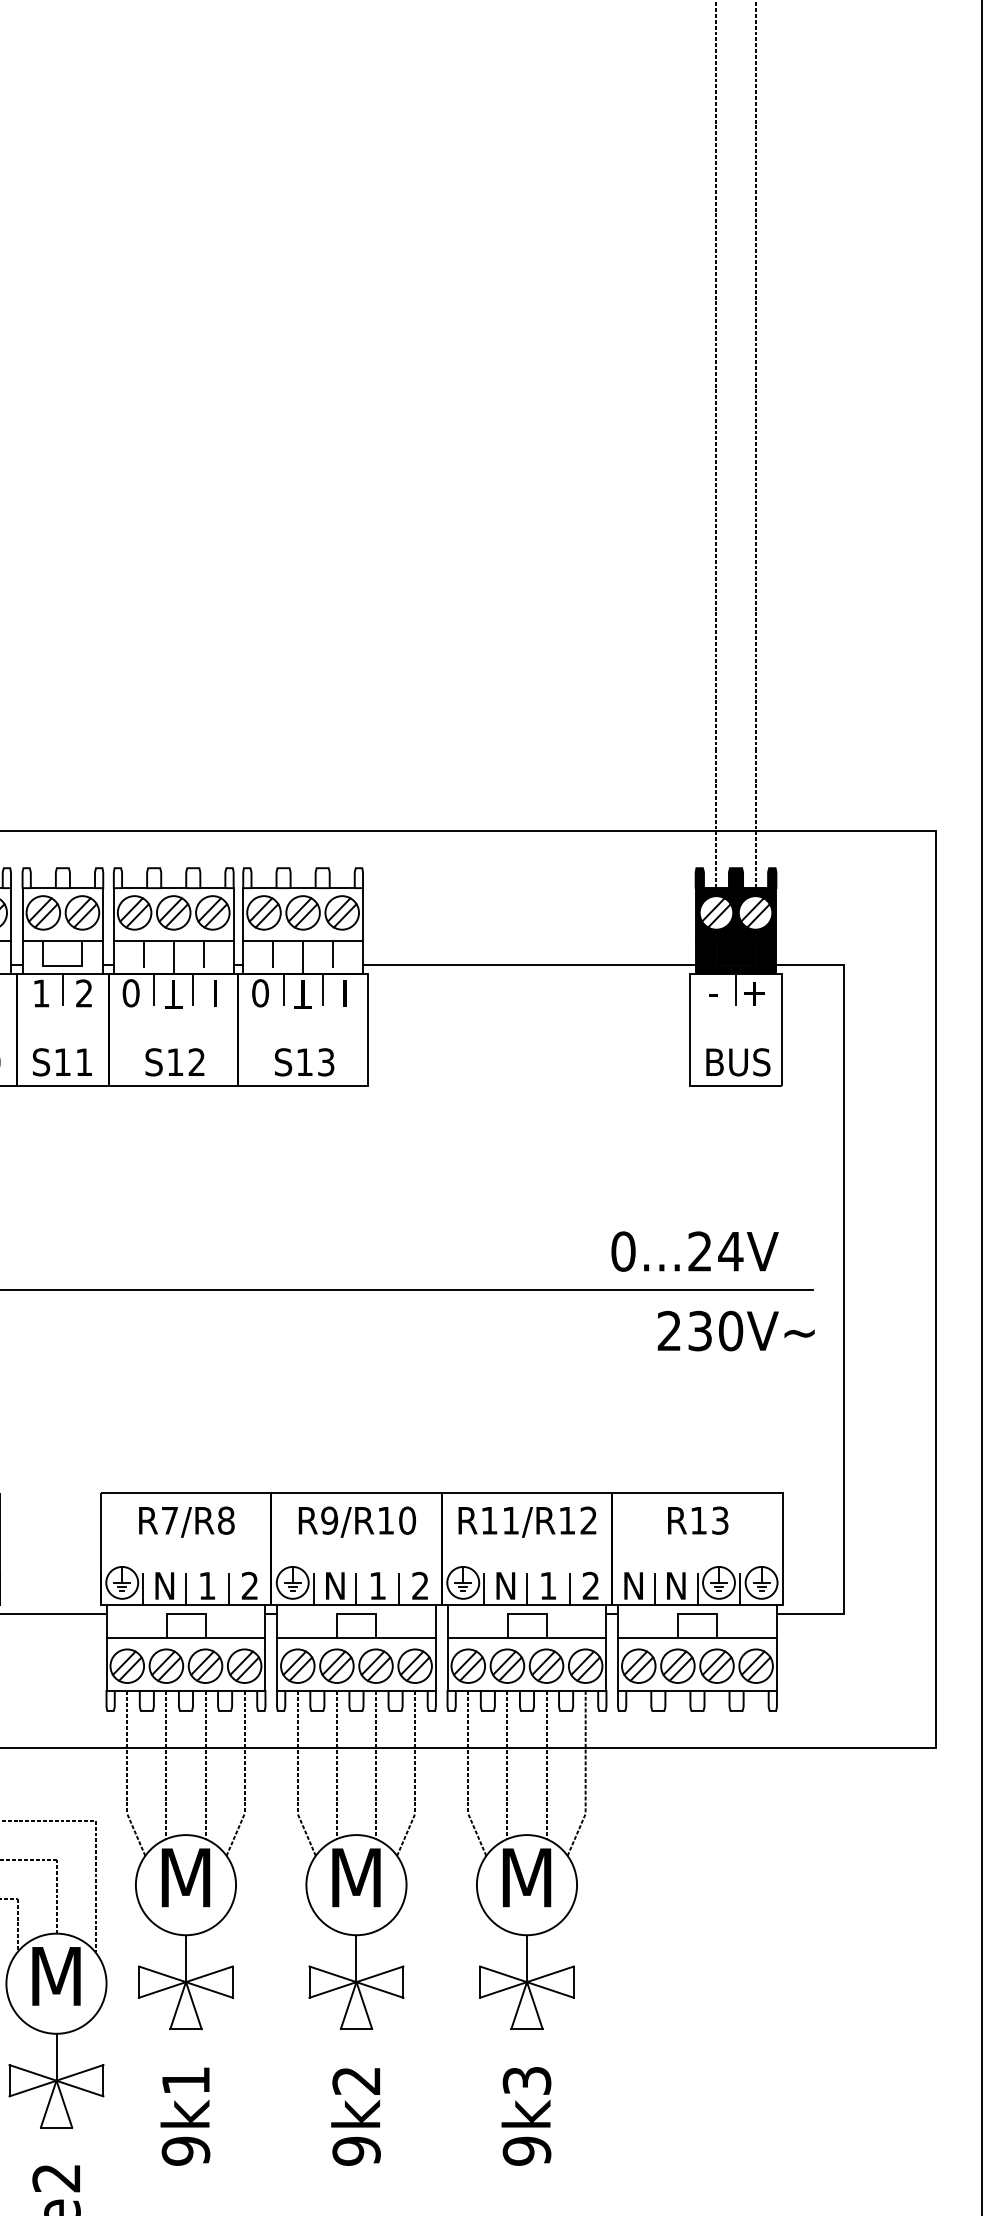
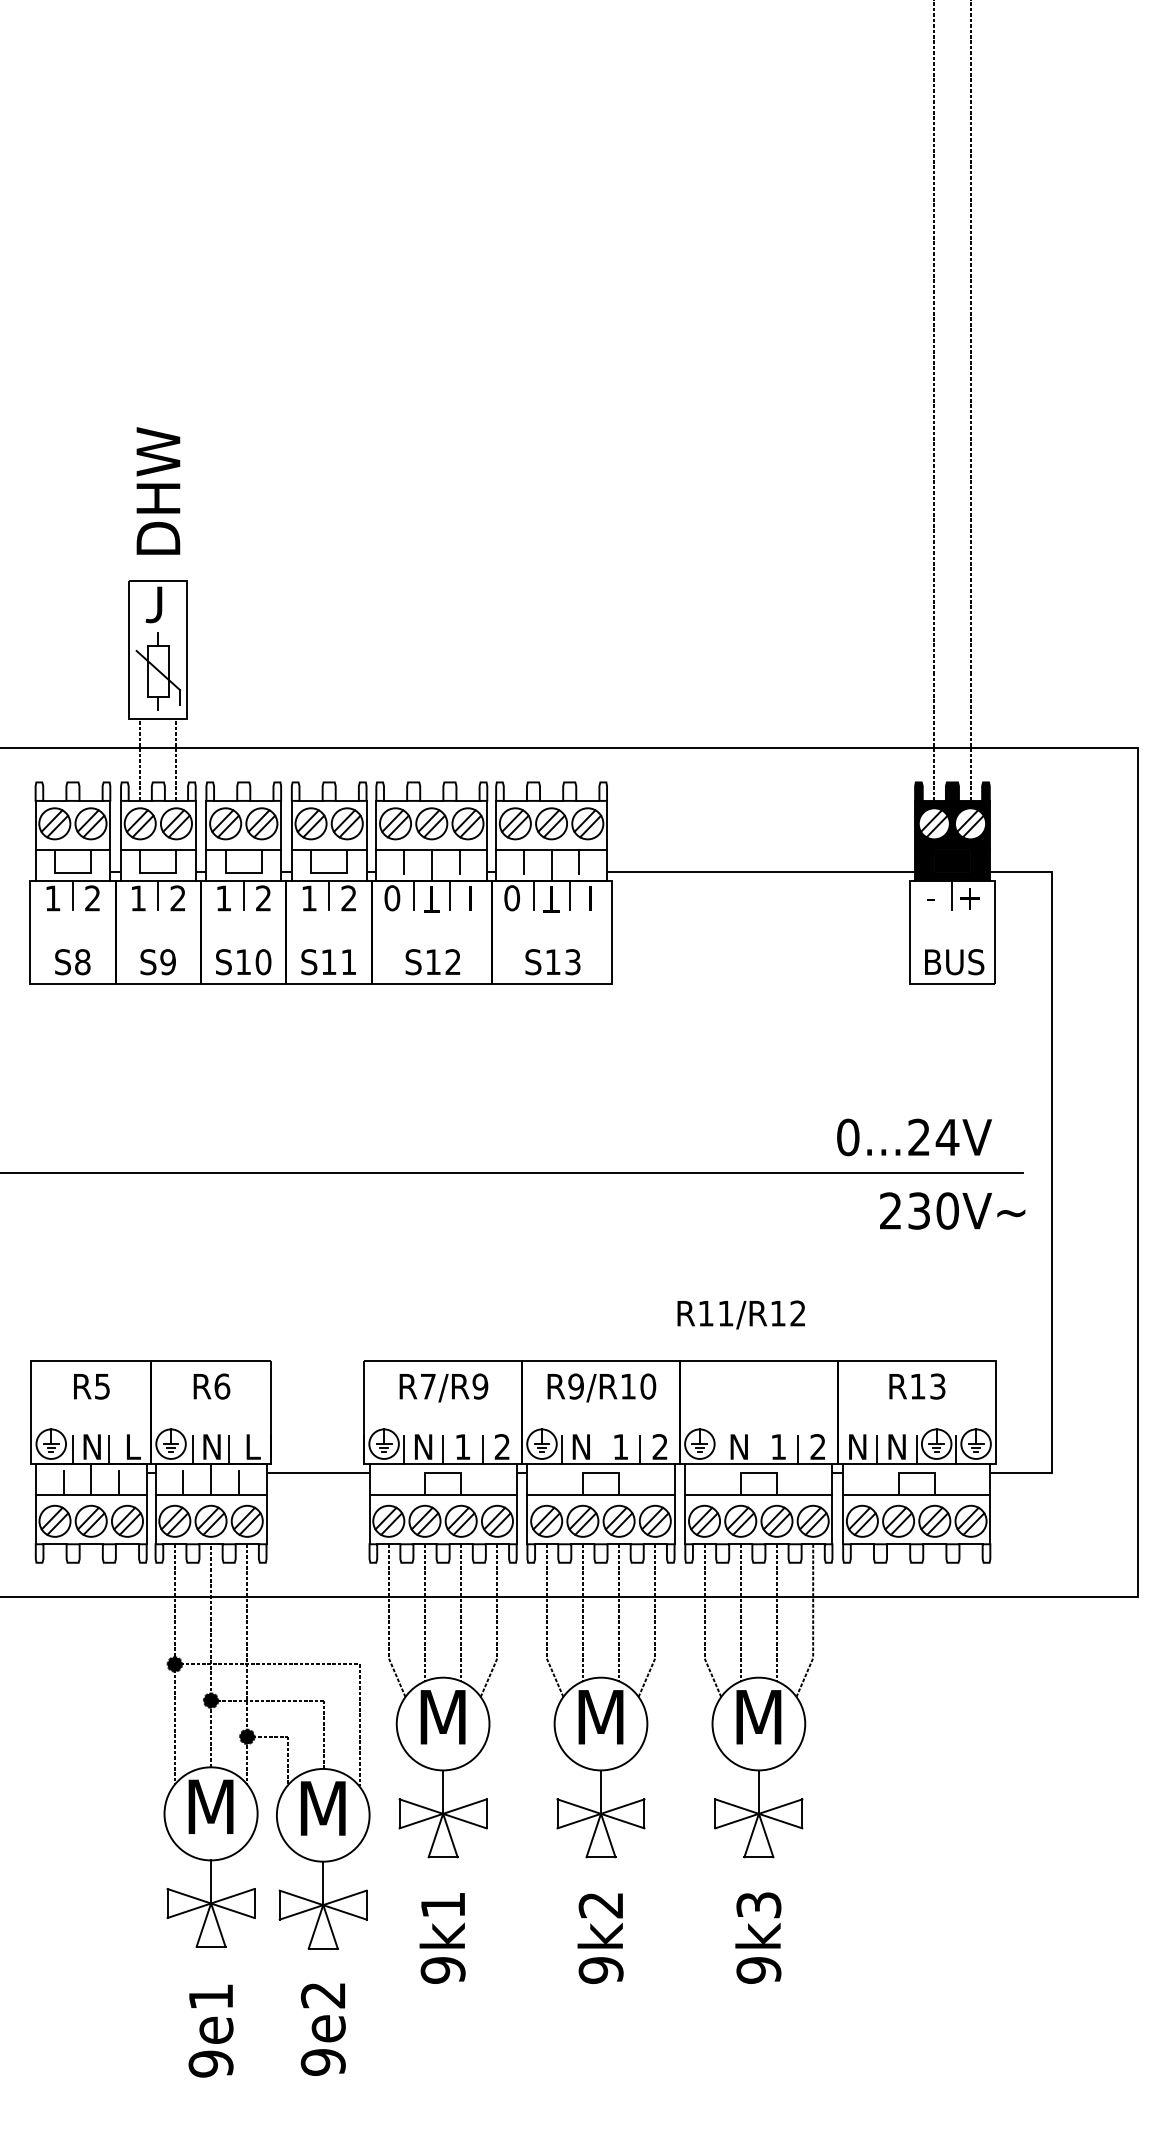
text: (226, 1520) -> (480, 1386), R7/R8 -> R7/R9
text: (526, 1521) -> (740, 1314), moved
line: (357, 1588) -> (601, 1449), removed
line: (484, 1588) -> (719, 1449), removed
line: (526, 1588) -> (758, 1449), removed

